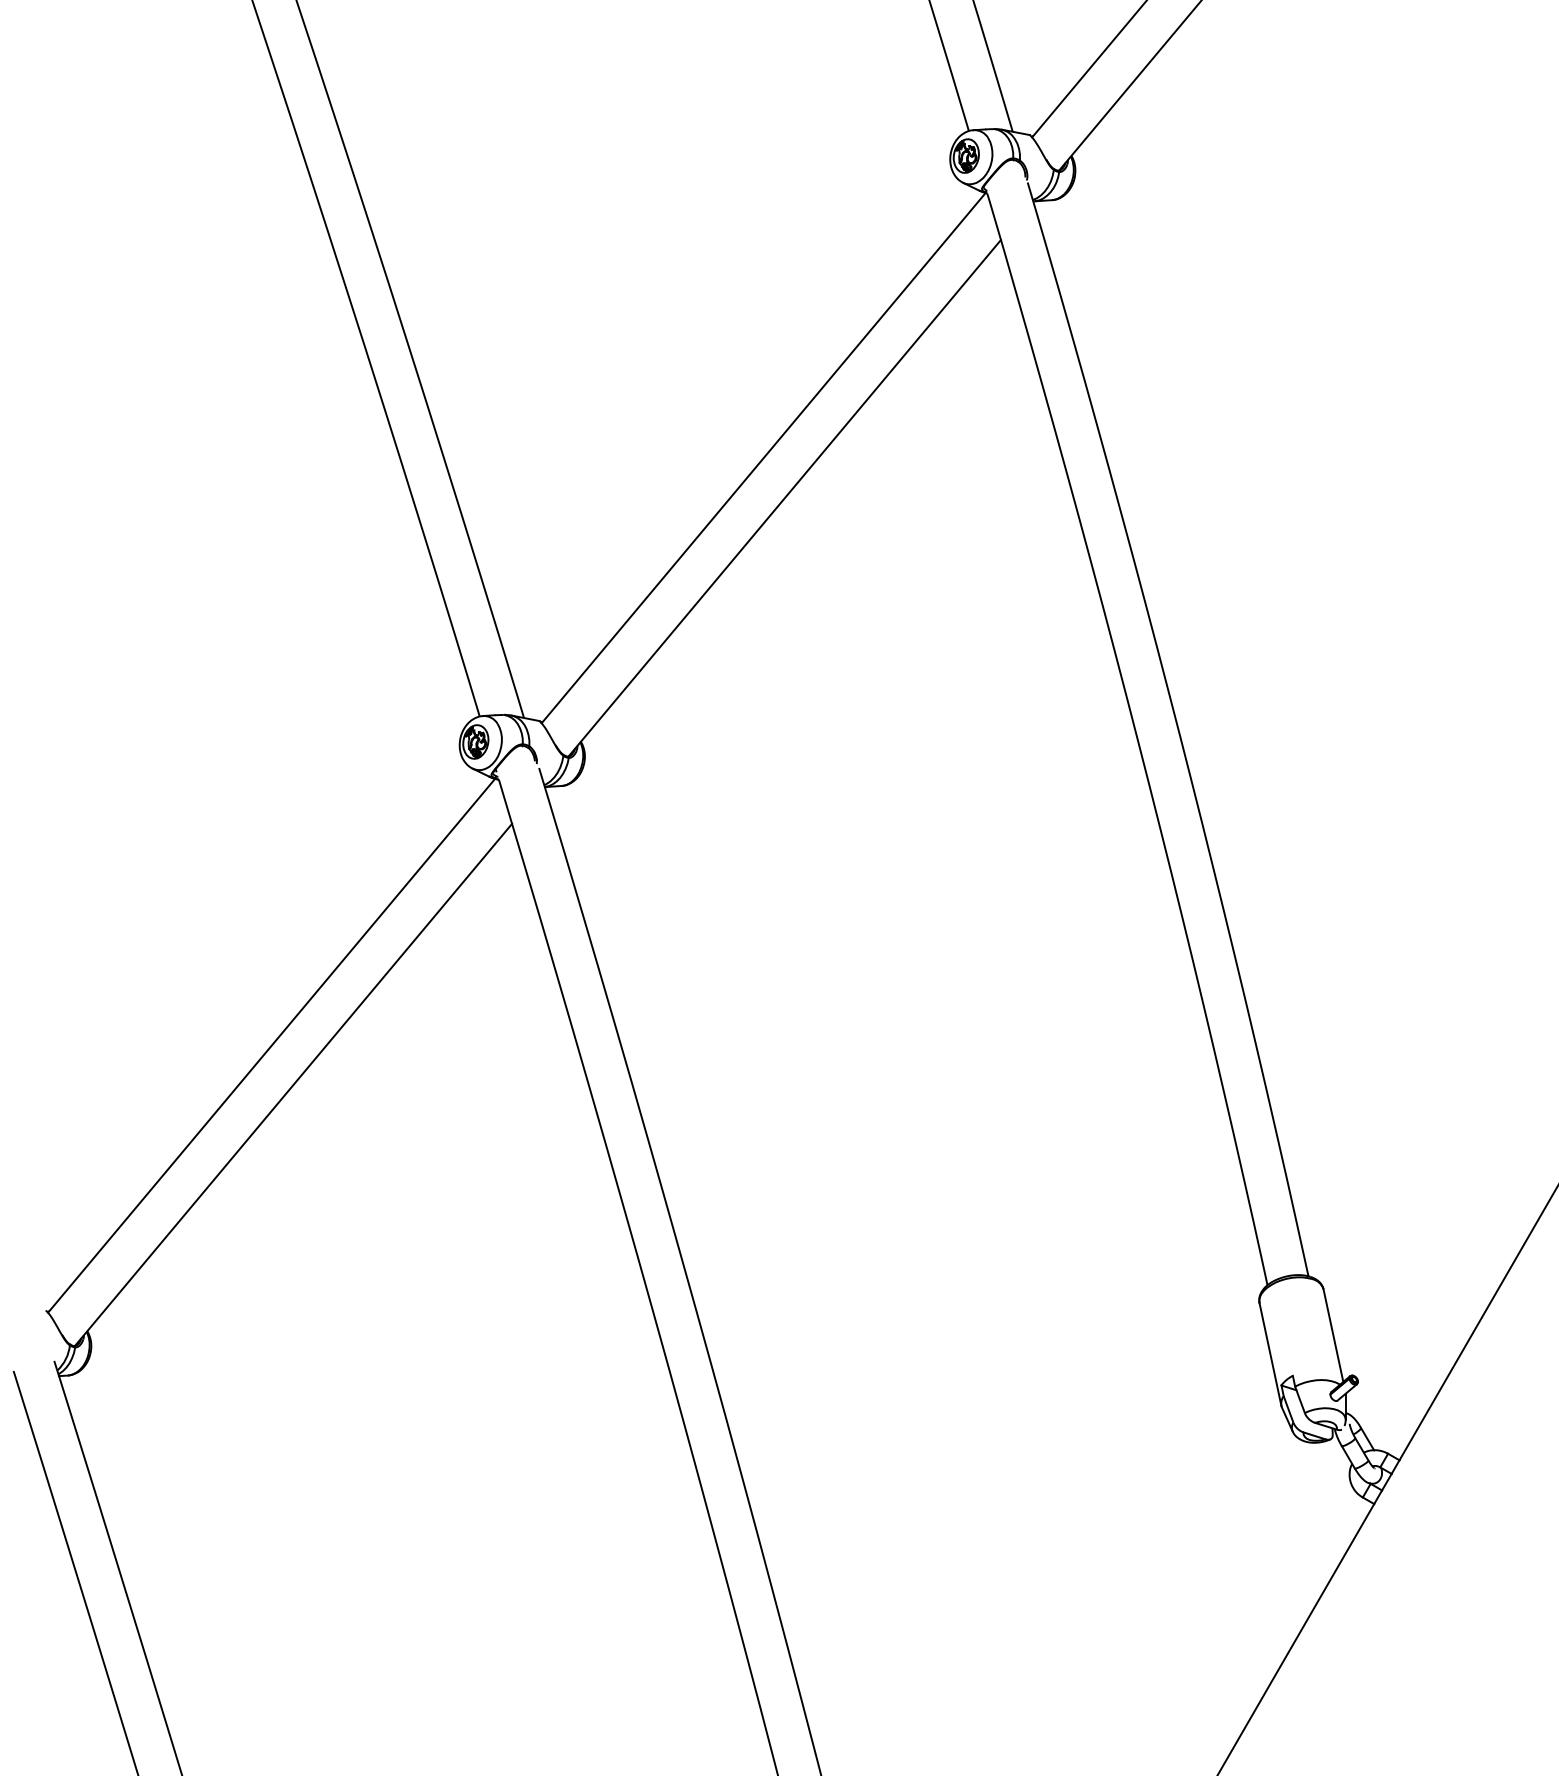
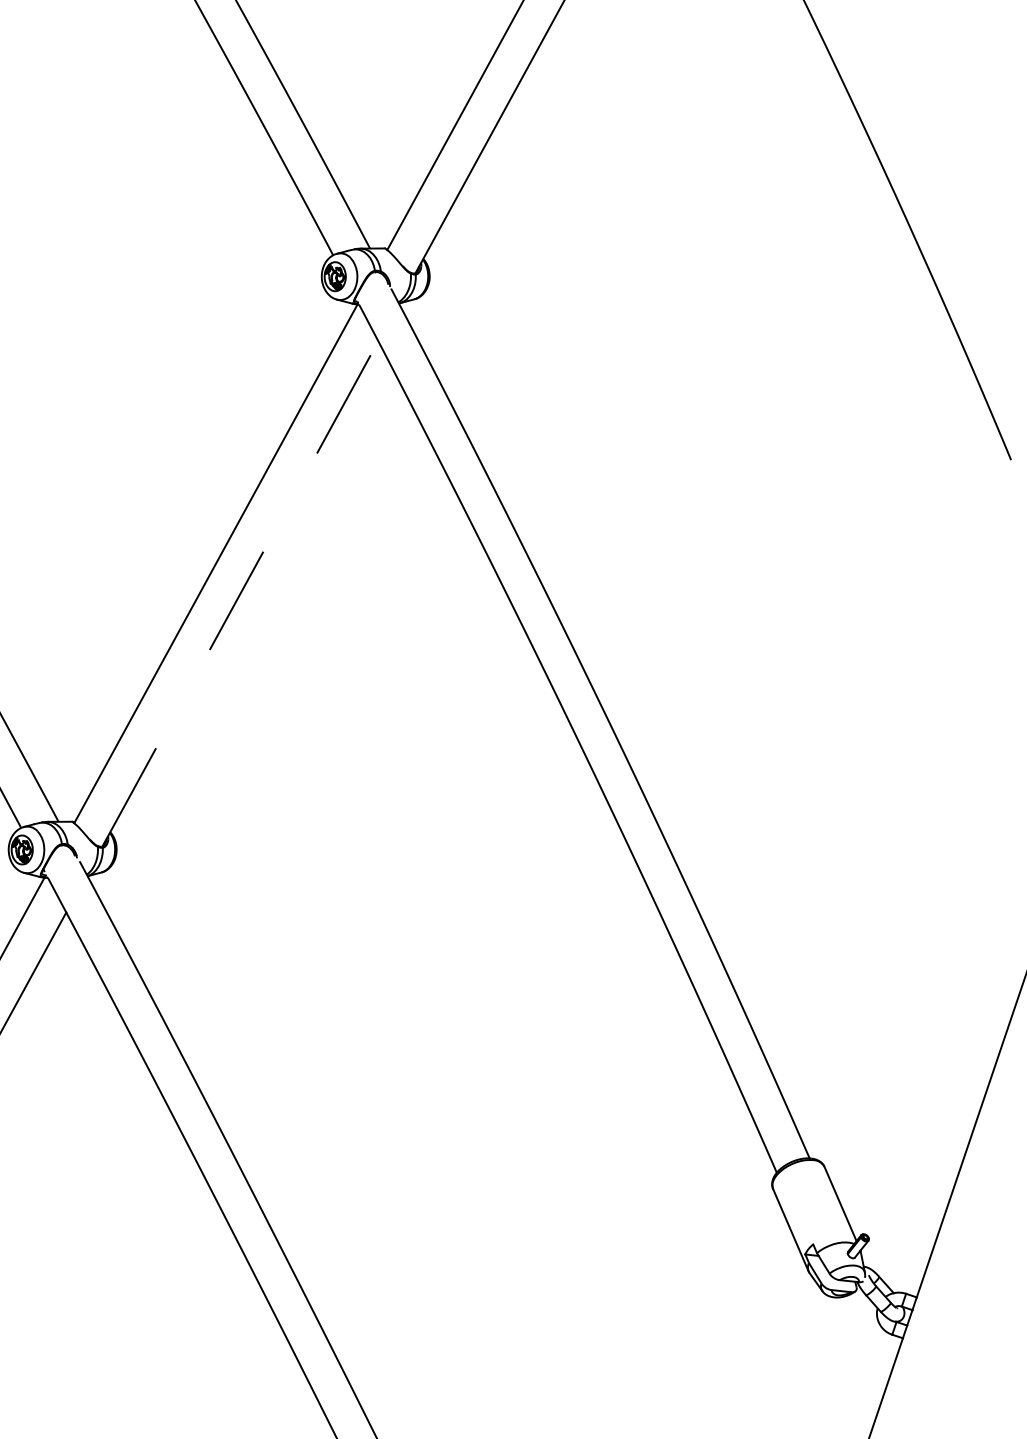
line: (784, 498) -> (240, 594), solid -> dashed

